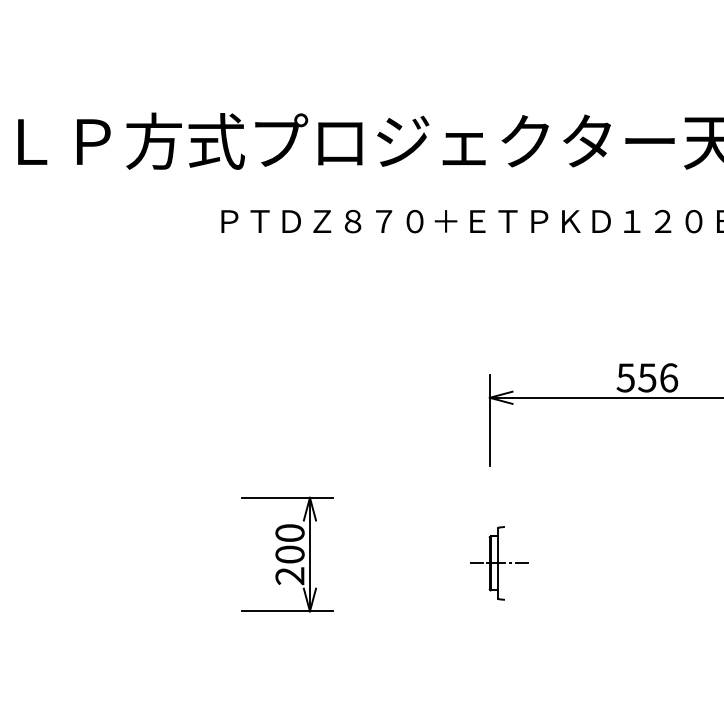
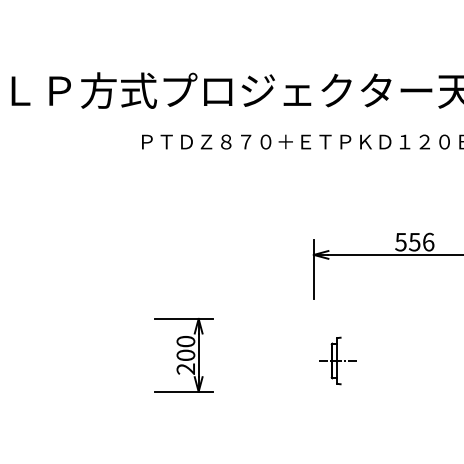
part: (498, 562) -> (337, 360), moved

